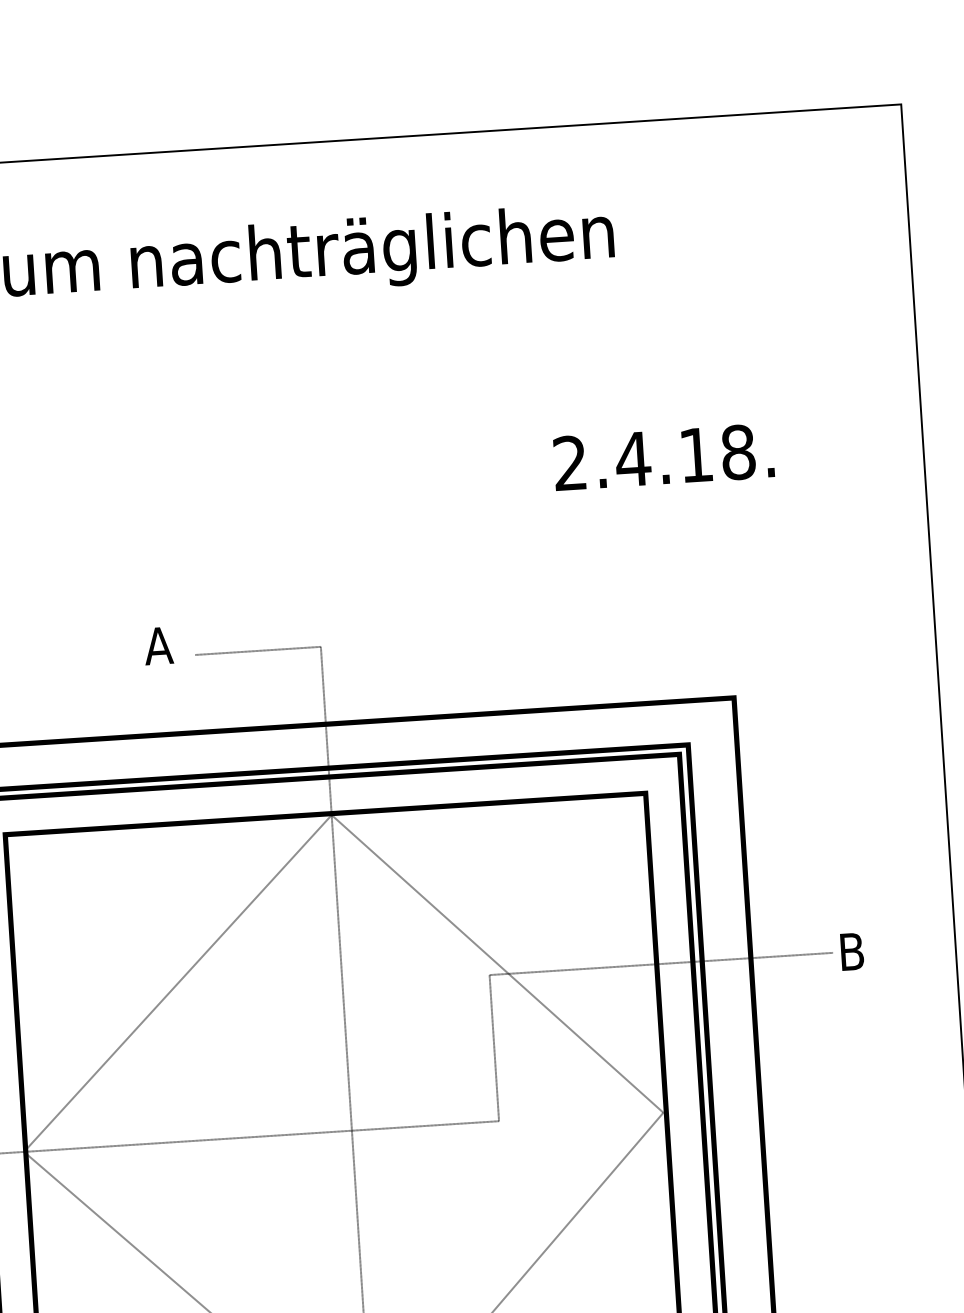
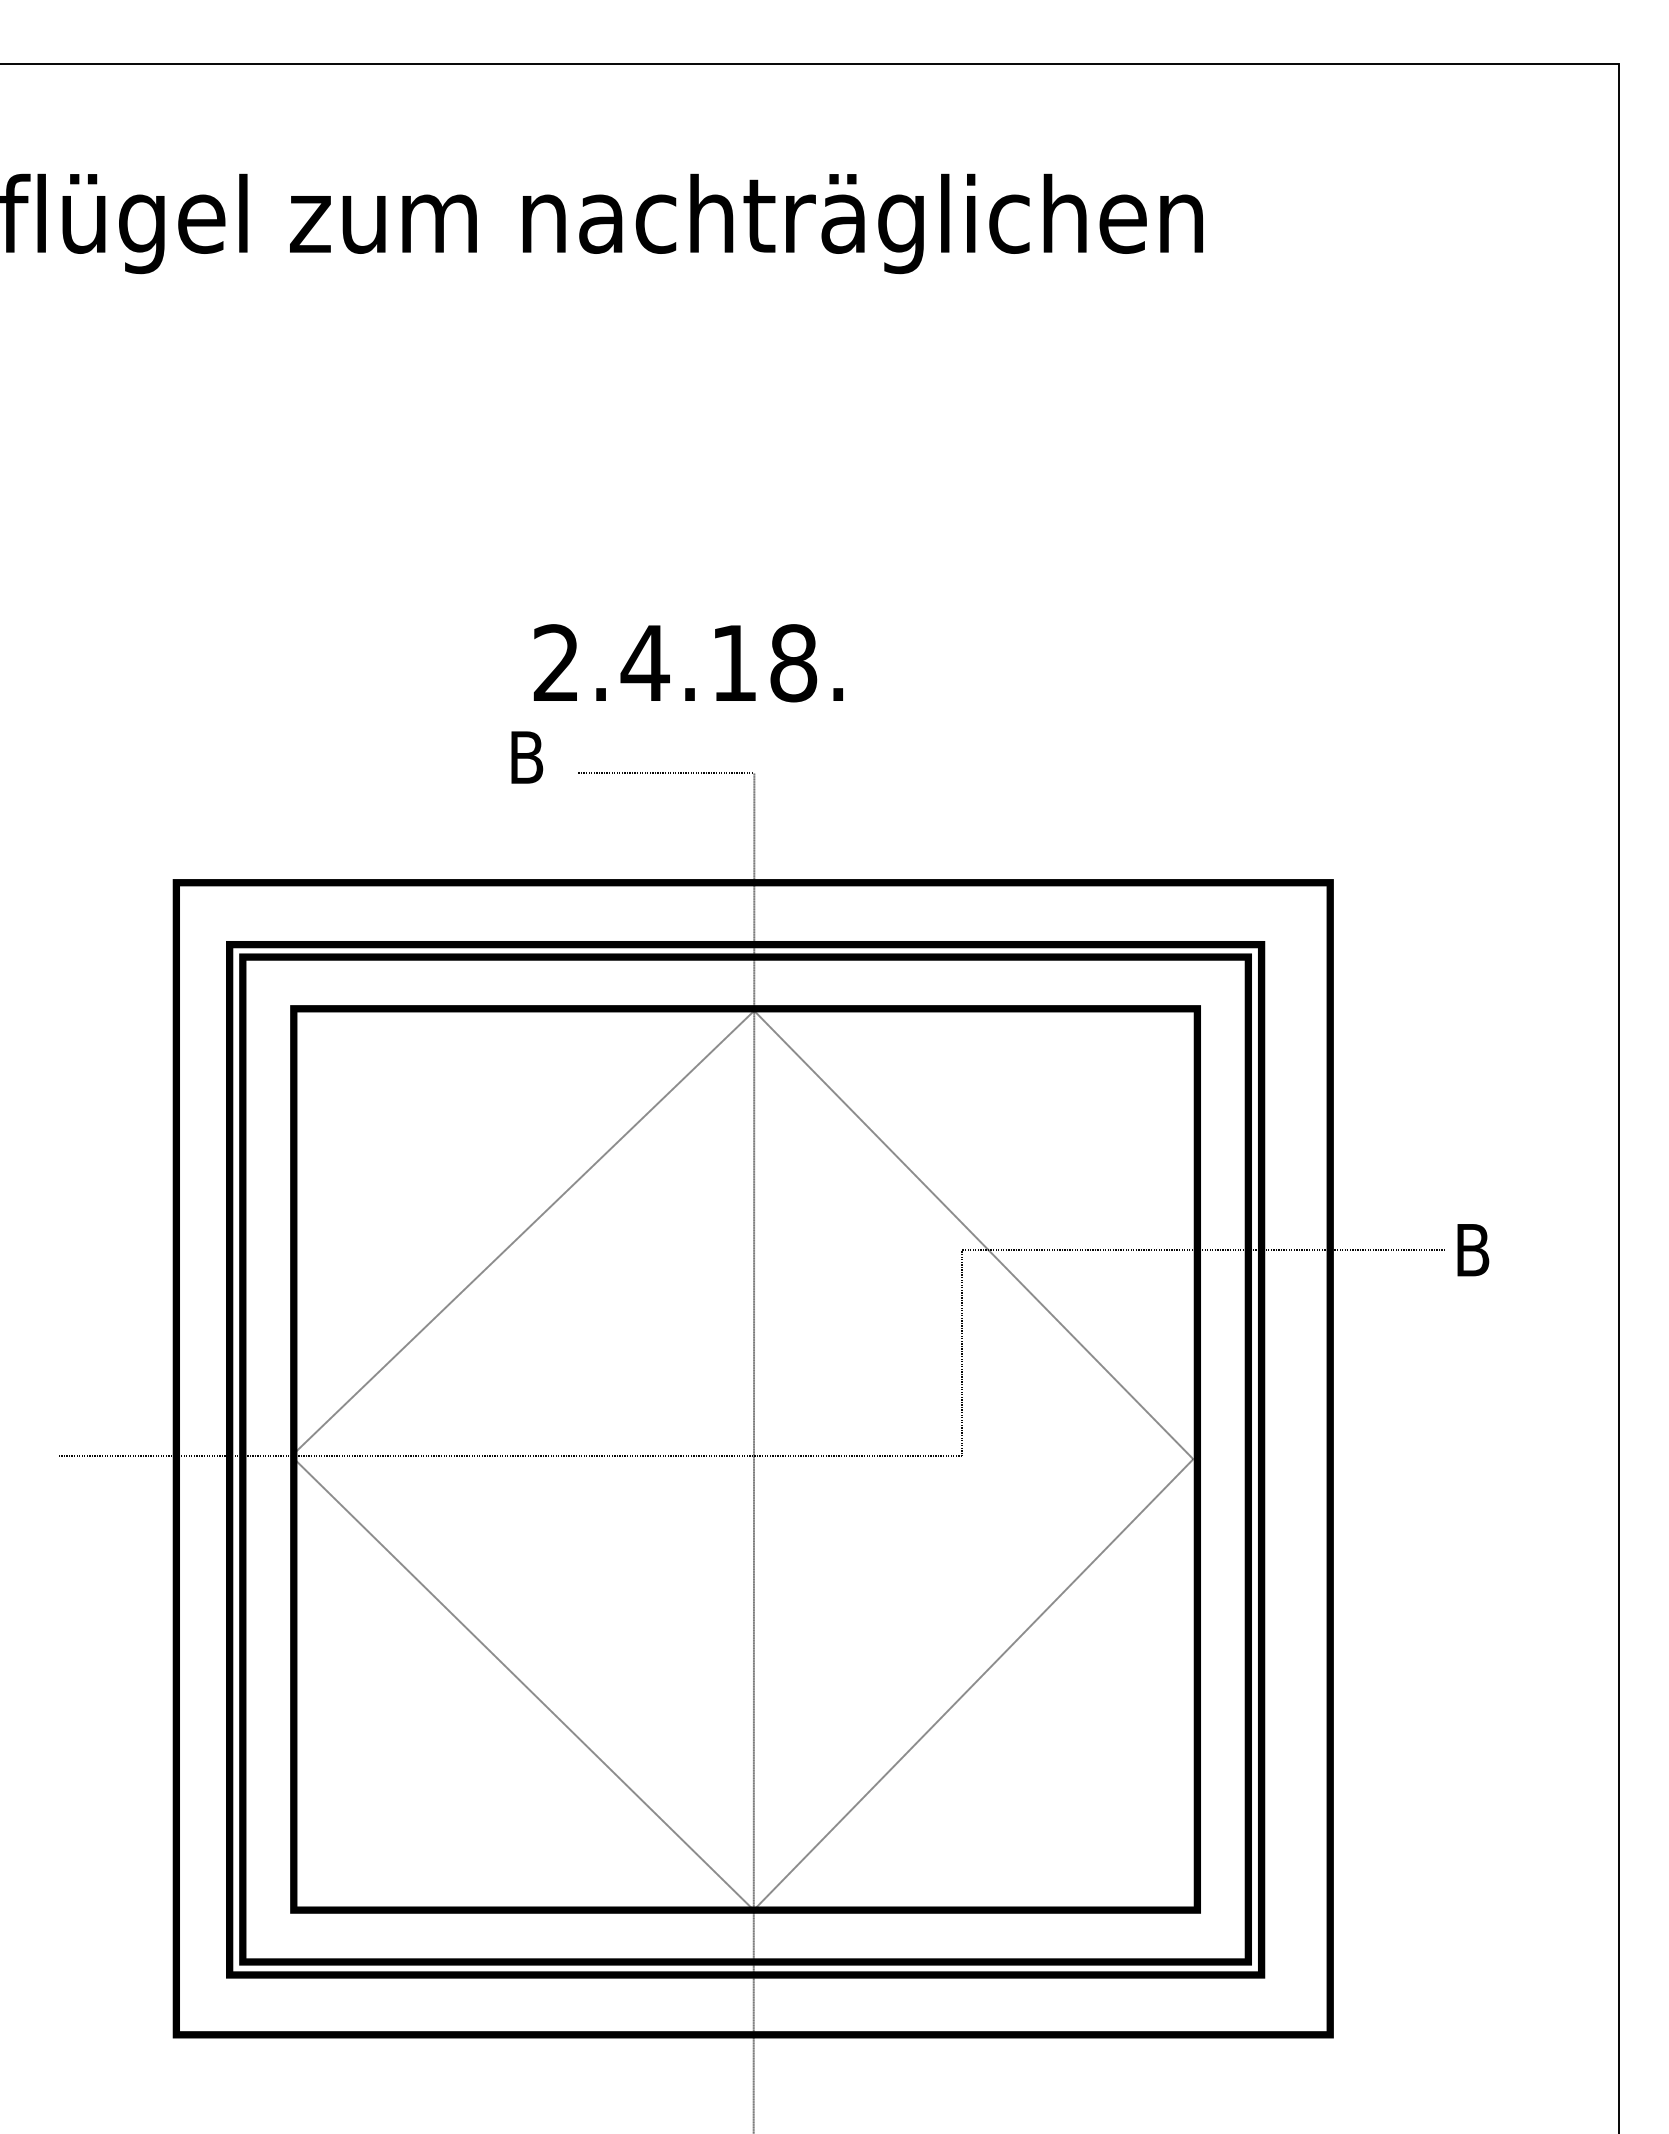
text: (663, 457) -> (687, 663), moved
text: (158, 645) -> (526, 757), A -> B

